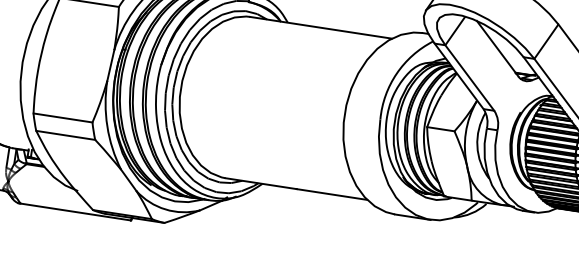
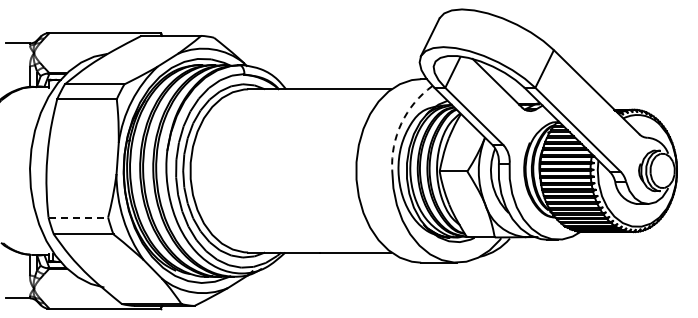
arc: (396, 73) -> (401, 123), solid -> dashed
line: (63, 117) -> (78, 217), solid -> dashed

